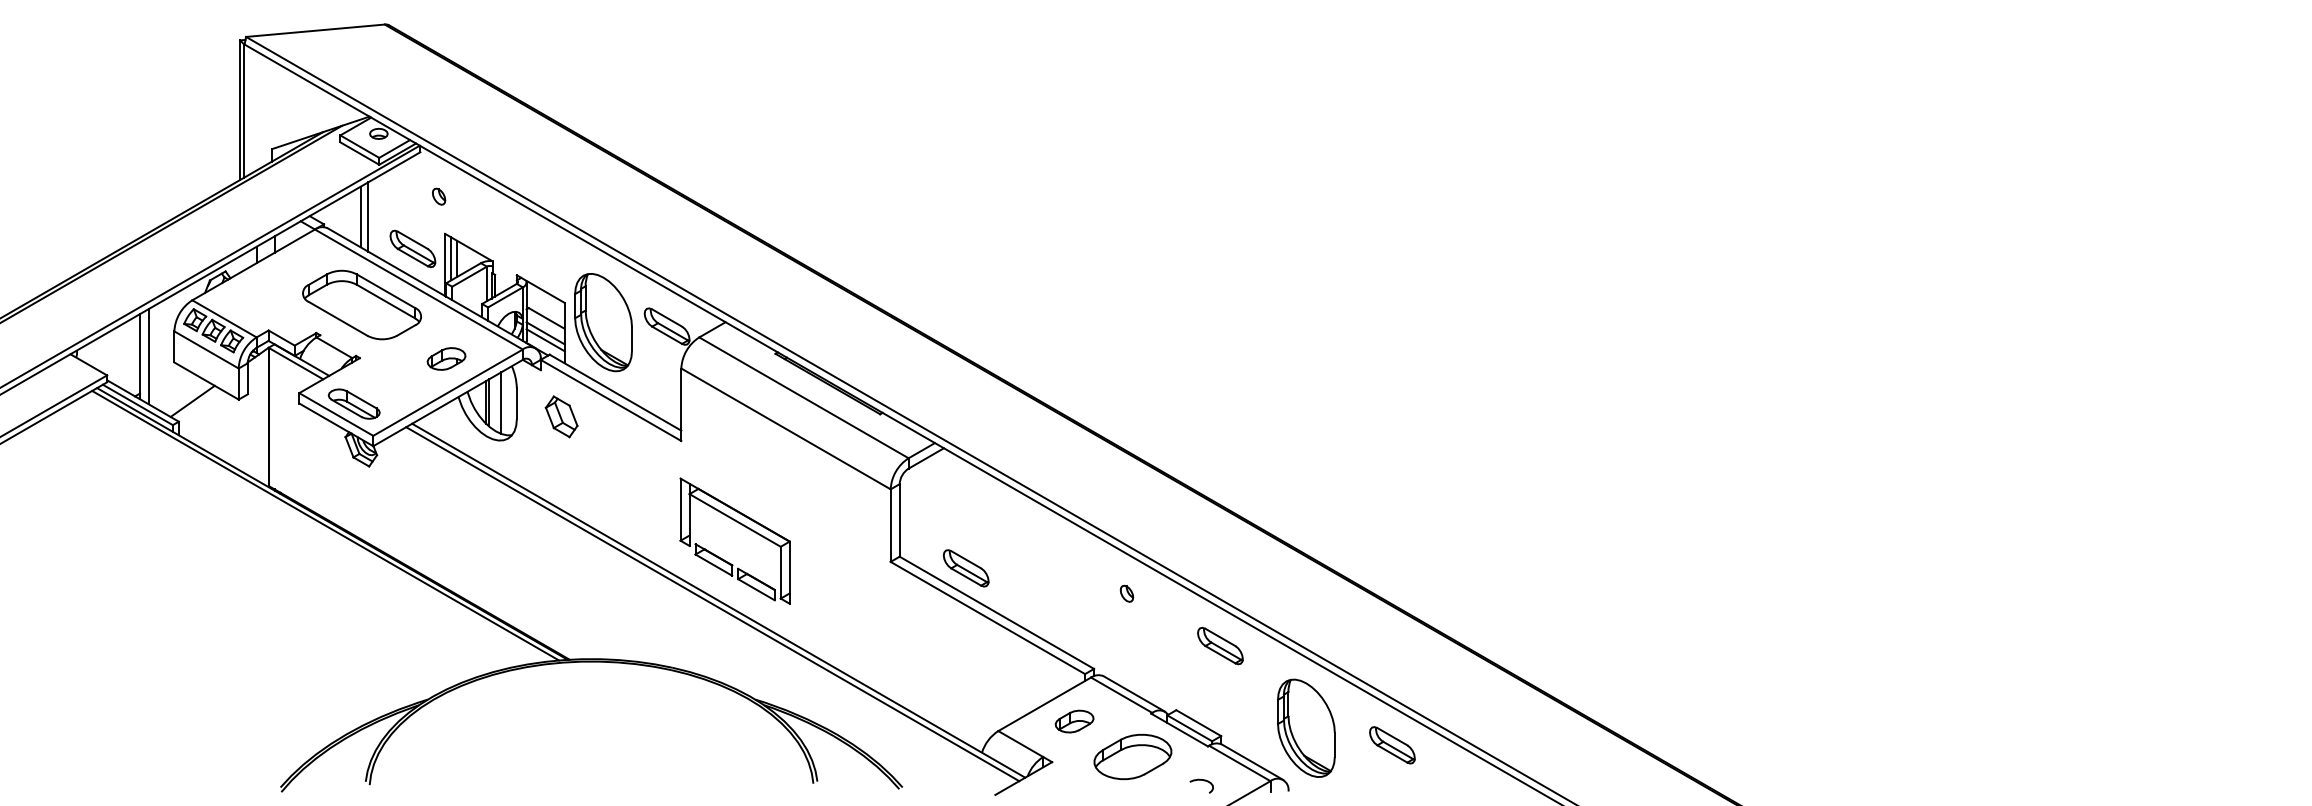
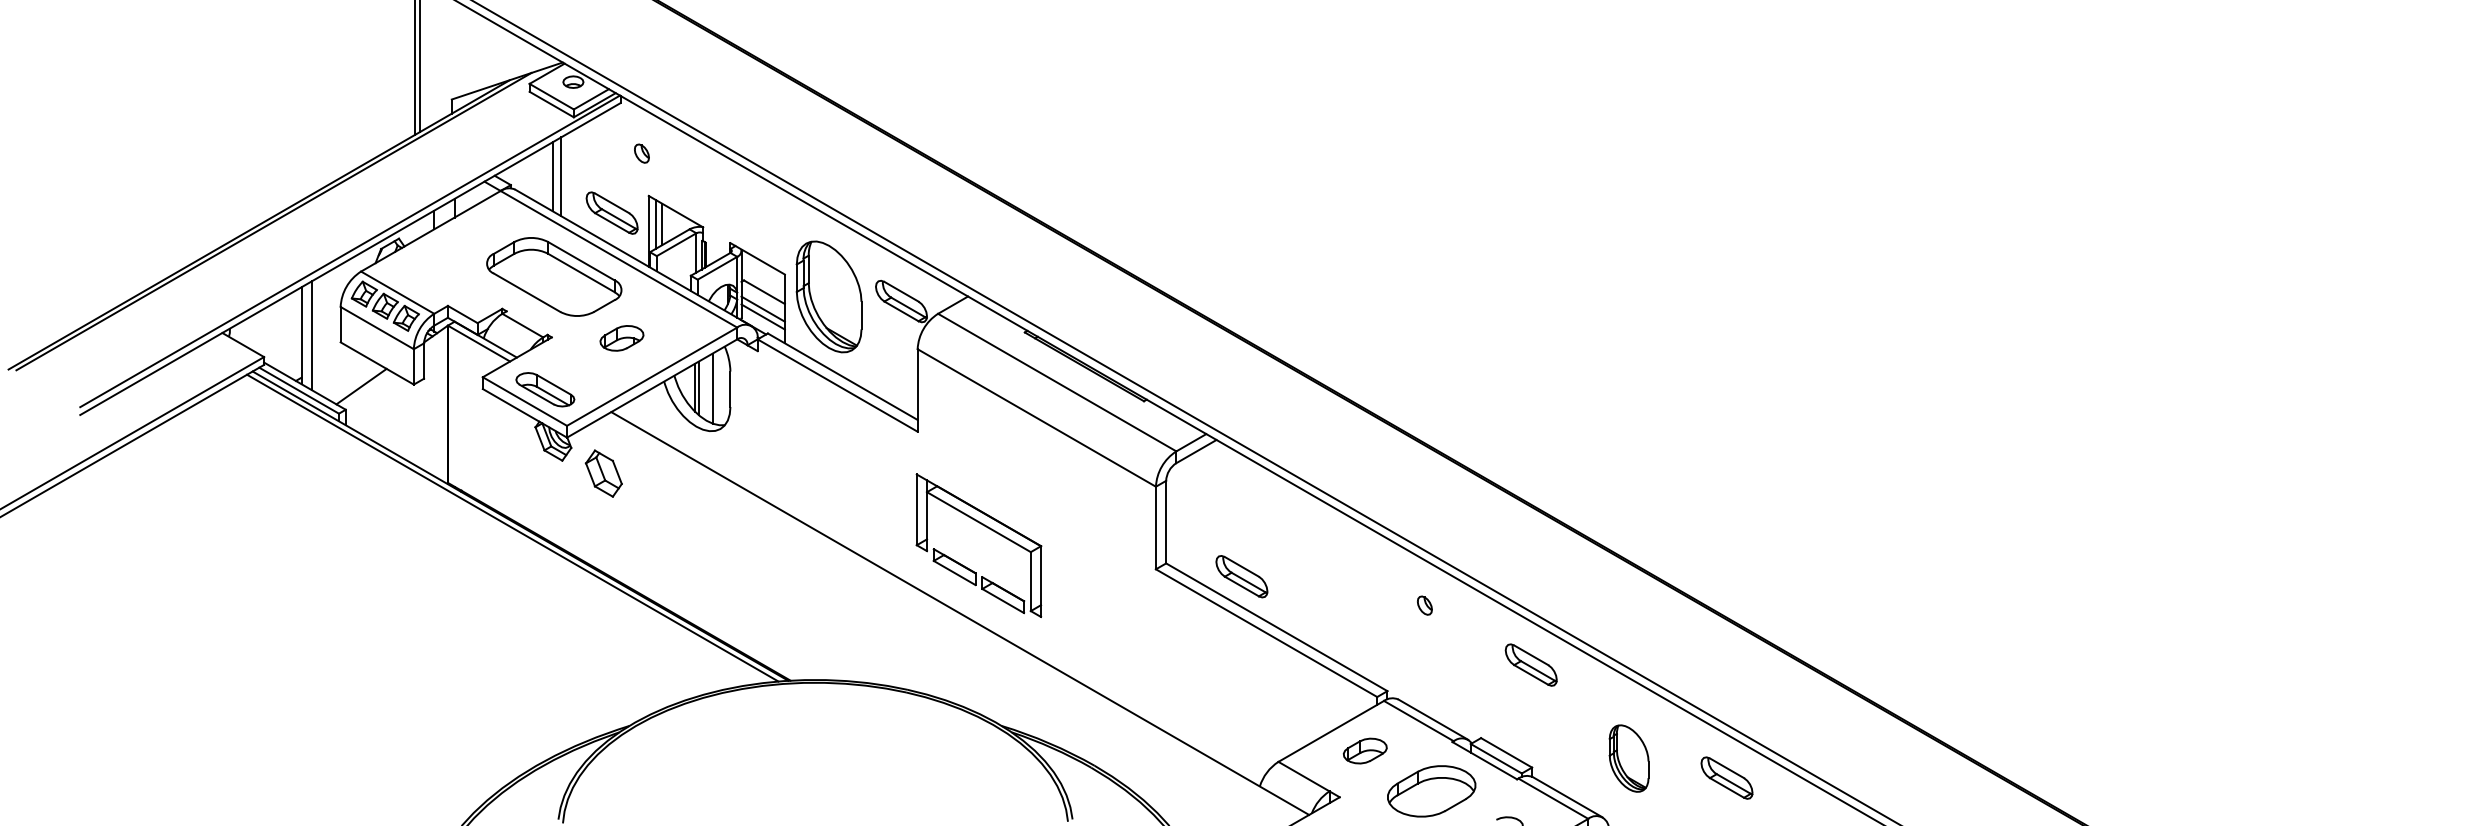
part: (446, 358) -> (621, 337), moved
part: (561, 416) -> (603, 473), moved
line: (712, 604) -> (953, 617), removed
part: (1306, 727) -> (1629, 757), size x0.6

